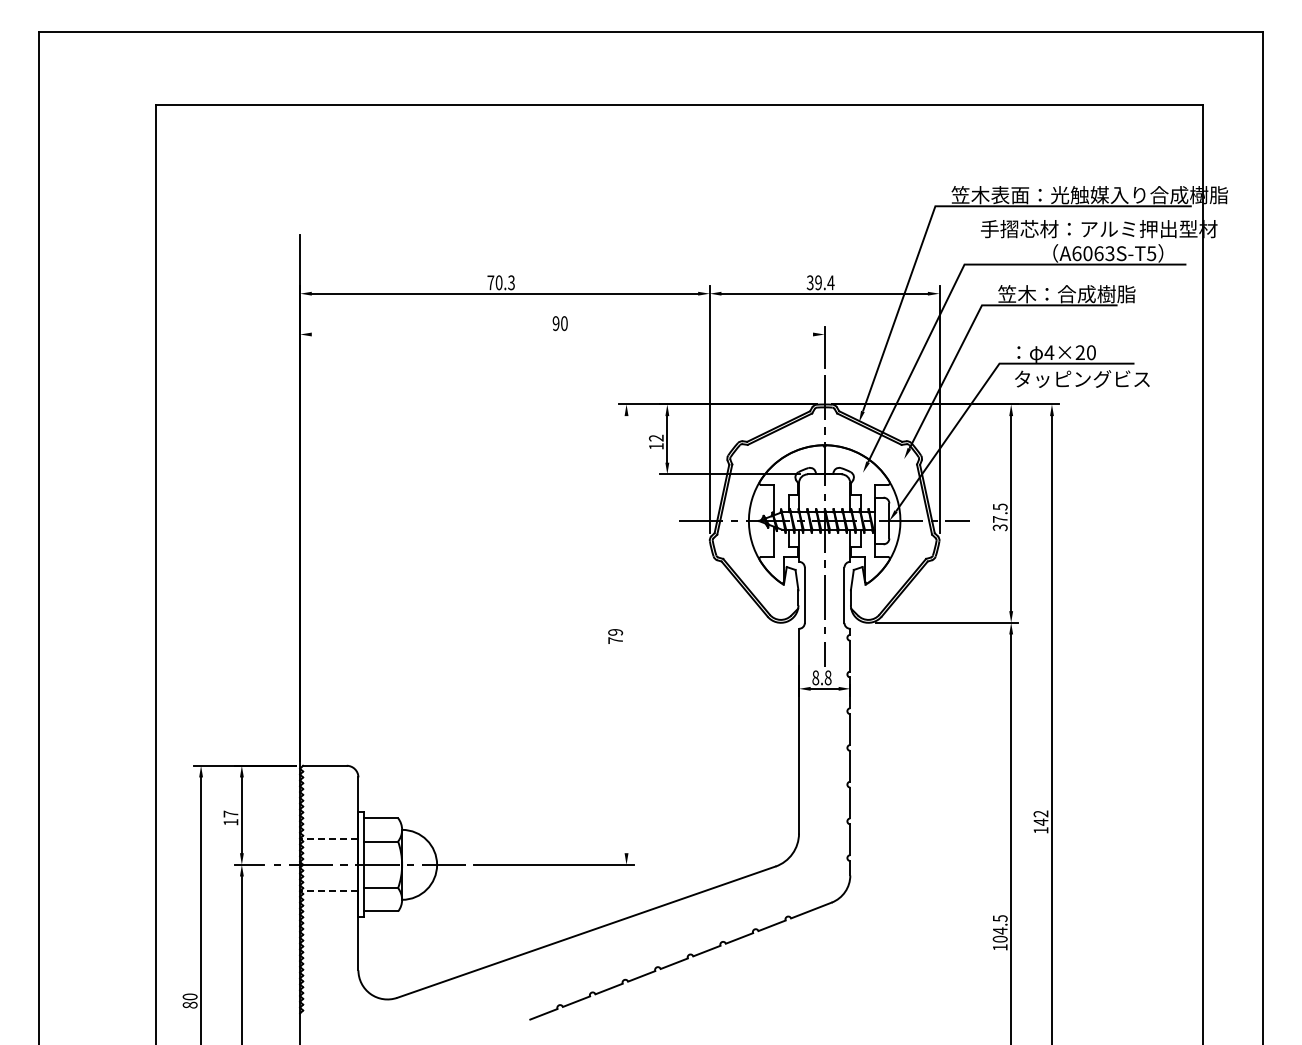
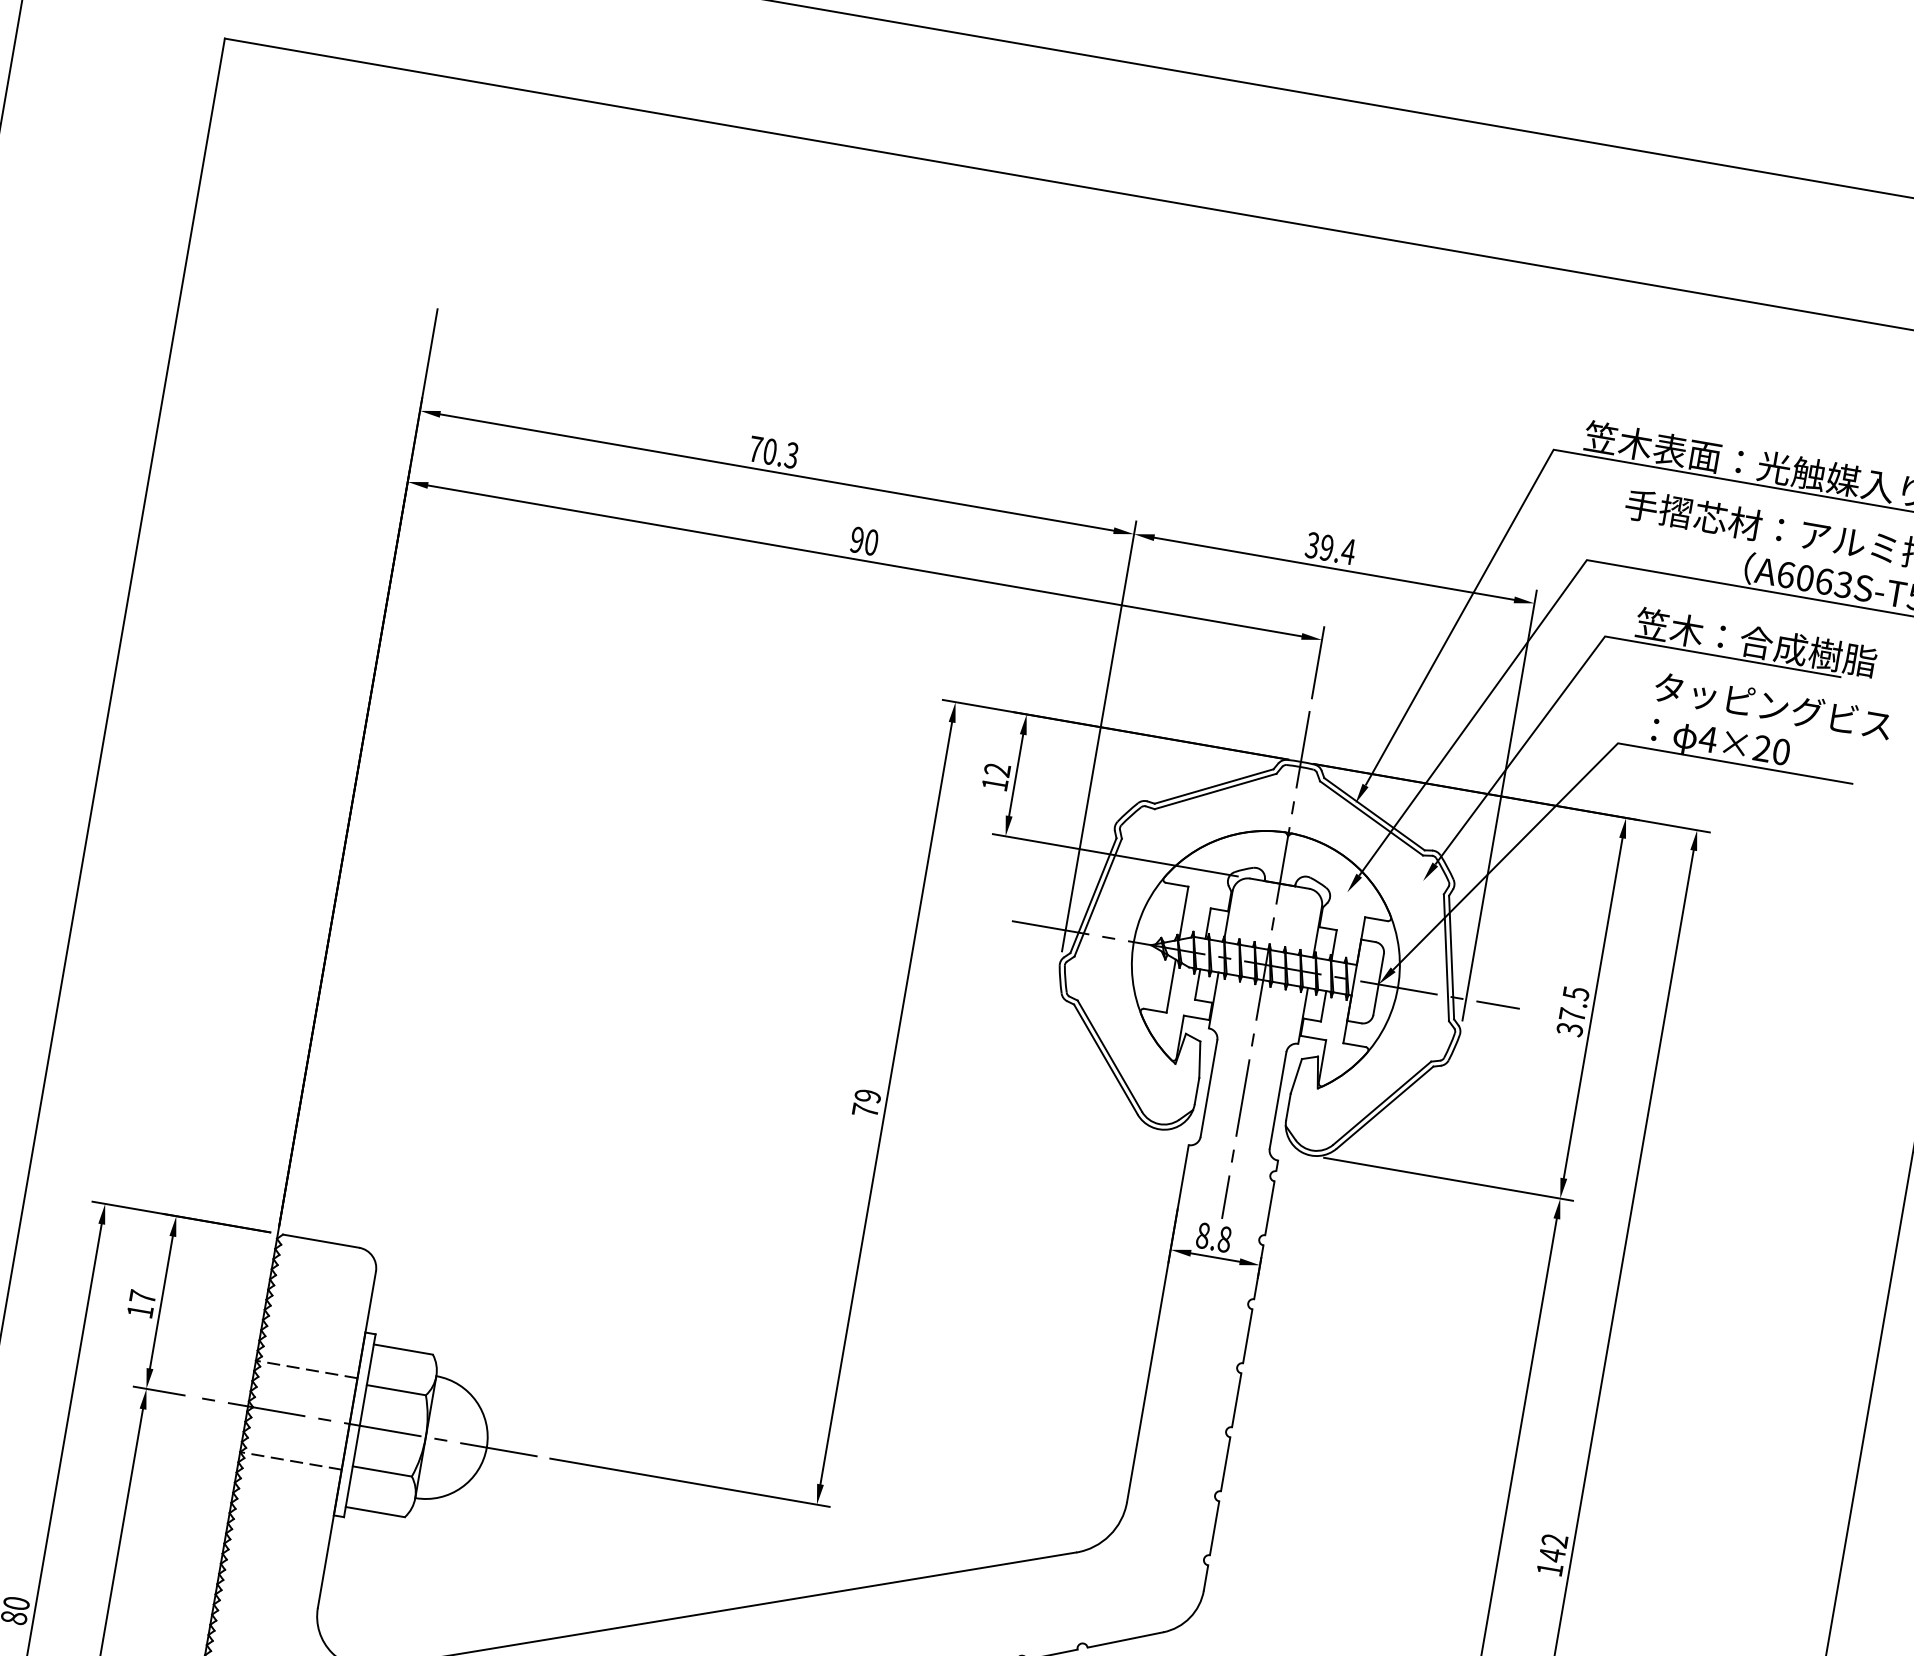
line: (562, 334) -> (865, 560), added
text: (1082, 378) -> (1773, 705), moved
line: (626, 634) -> (886, 1103), added

